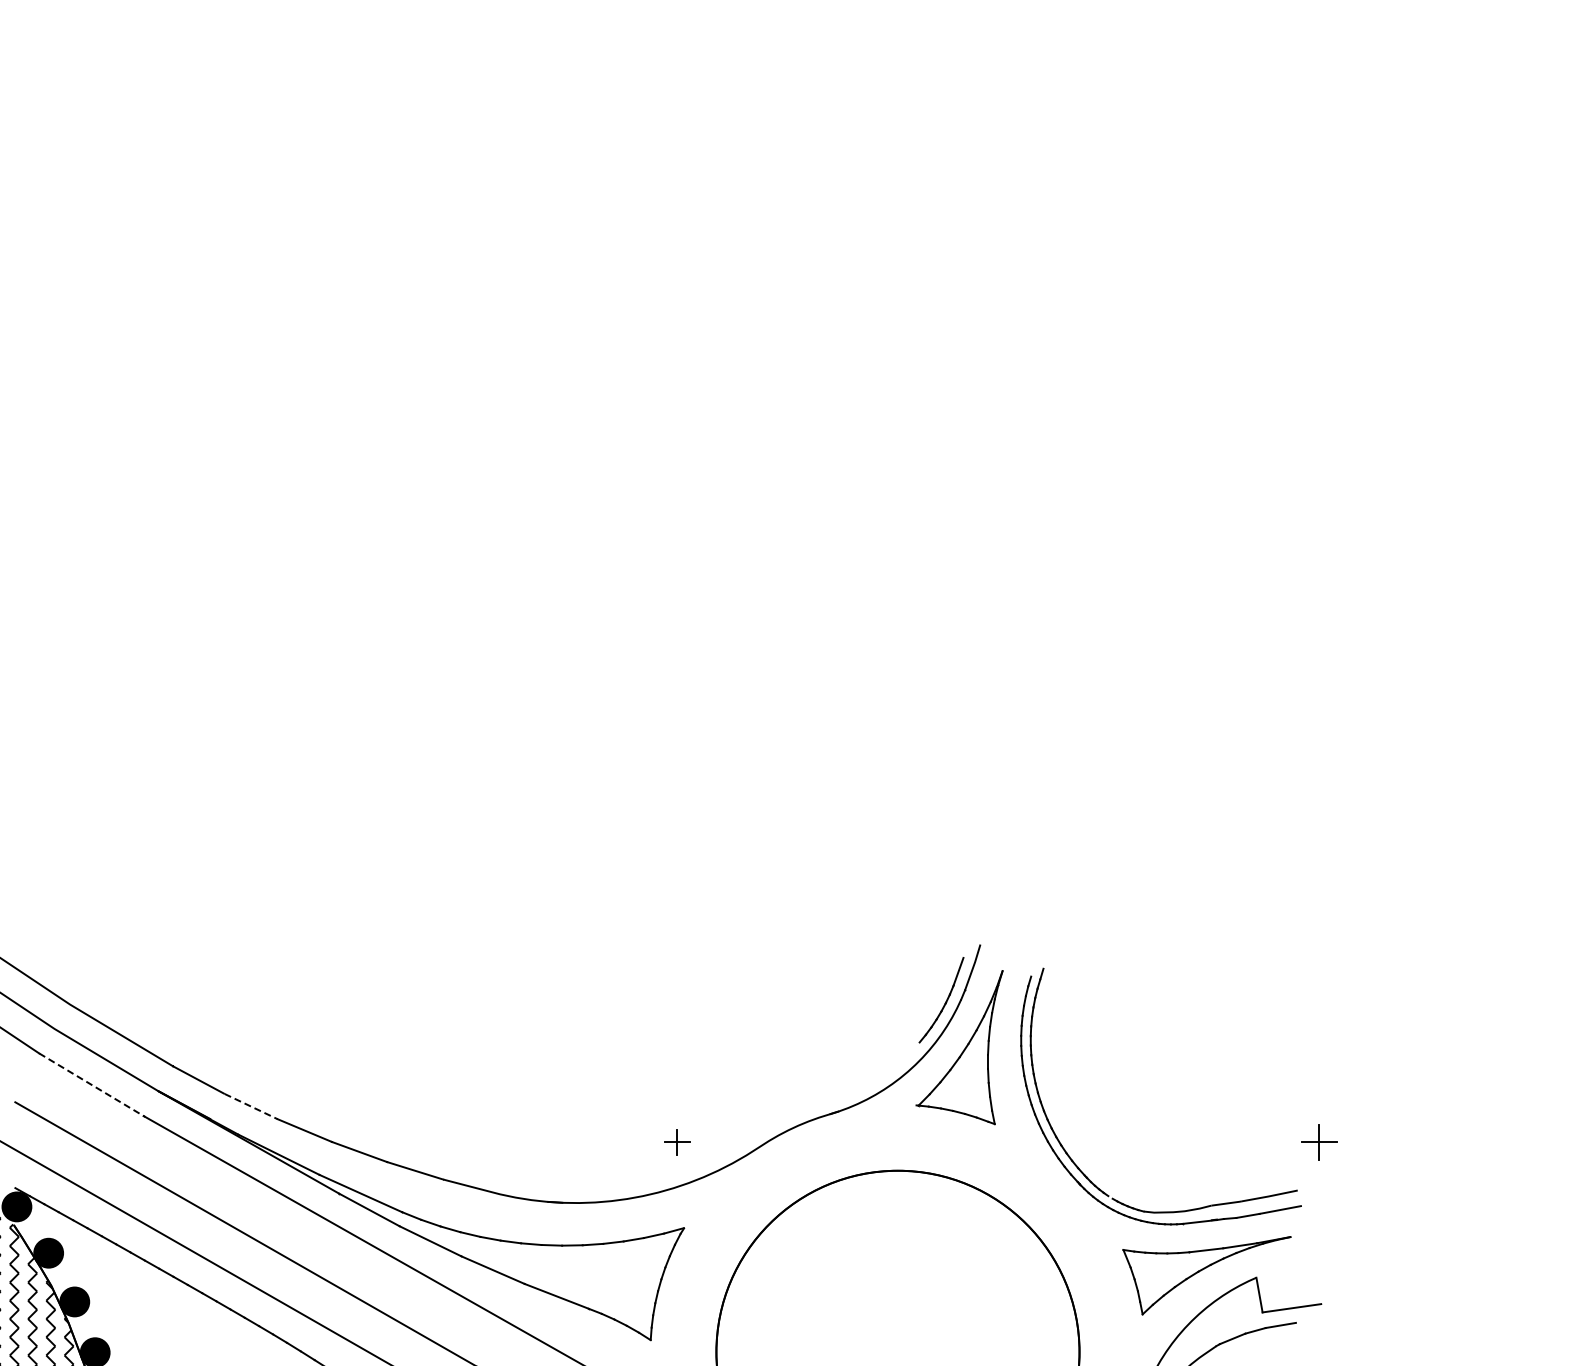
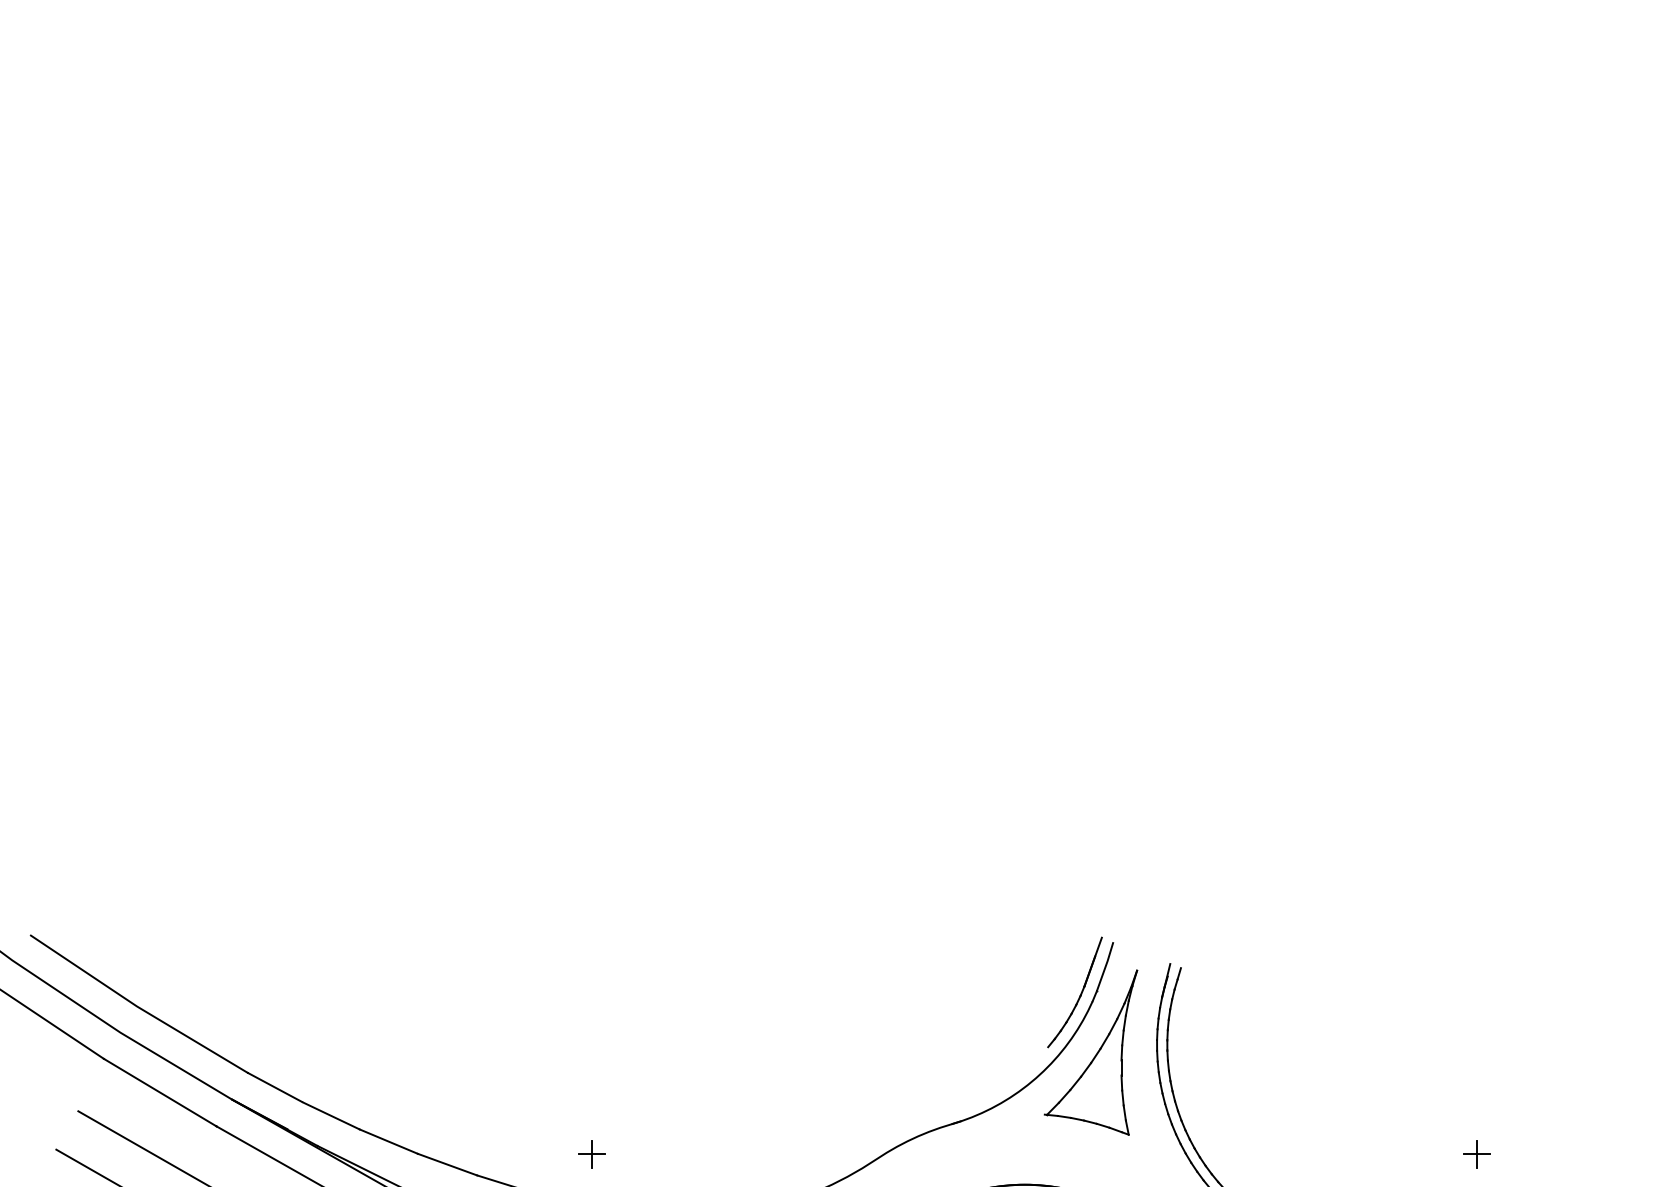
line: (961, 963) -> (1093, 962), added
line: (1029, 980) -> (1165, 980), added
line: (91, 1085) -> (160, 1093), dashed -> solid
line: (251, 1106) -> (331, 1115), dashed -> solid
part: (677, 1142) -> (592, 1154), moved
part: (1319, 1142) -> (1476, 1154), size x0.71

